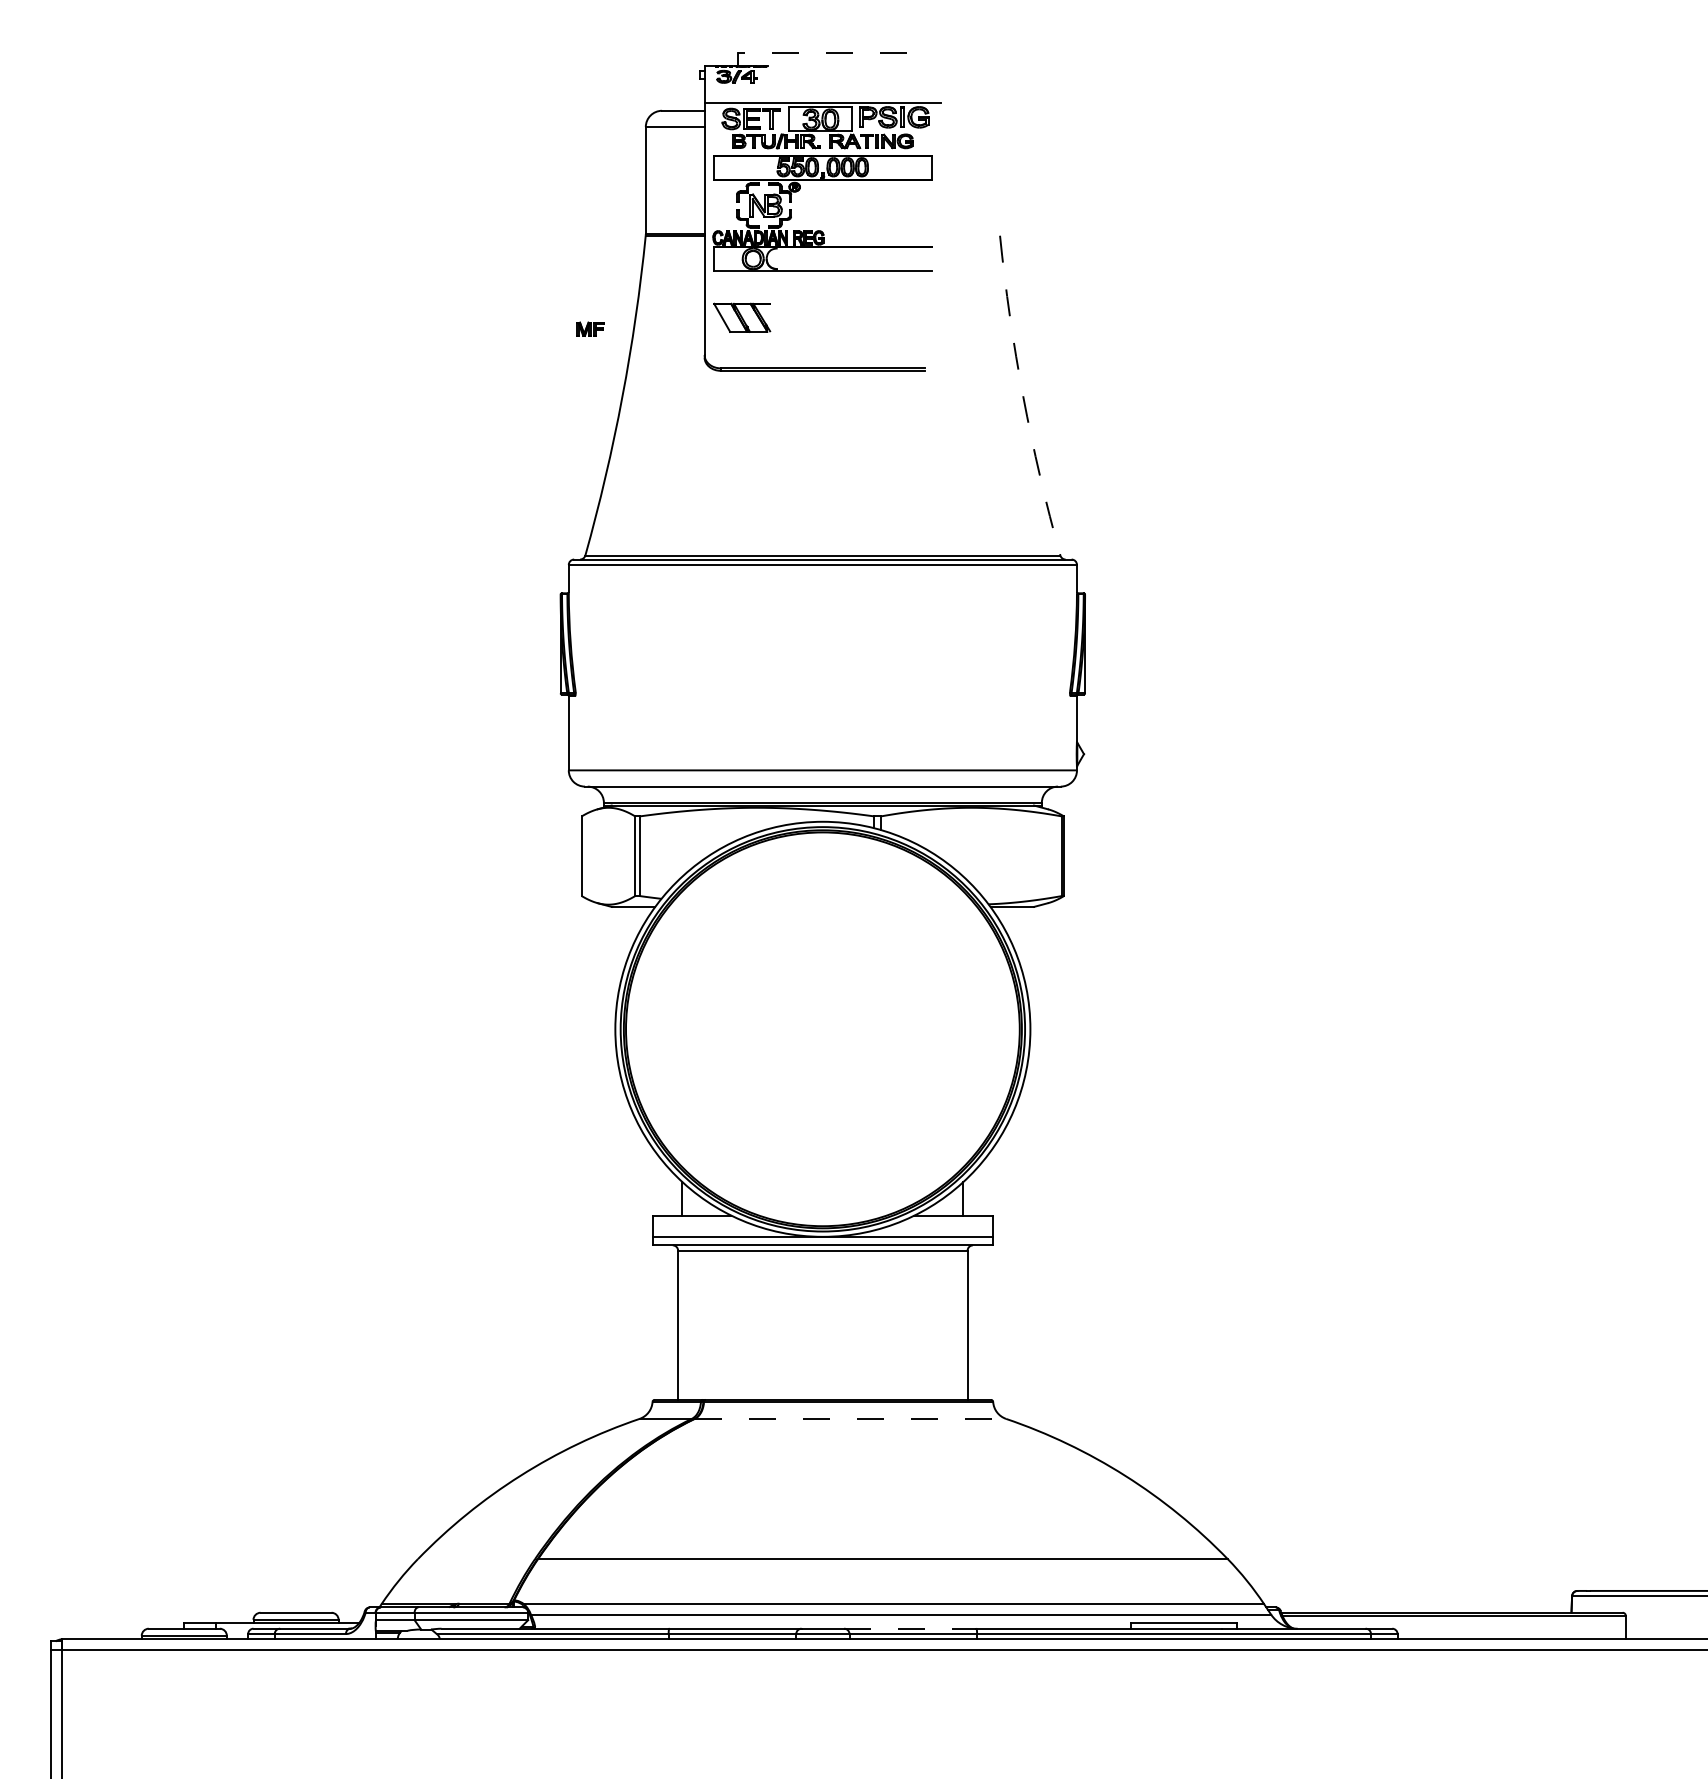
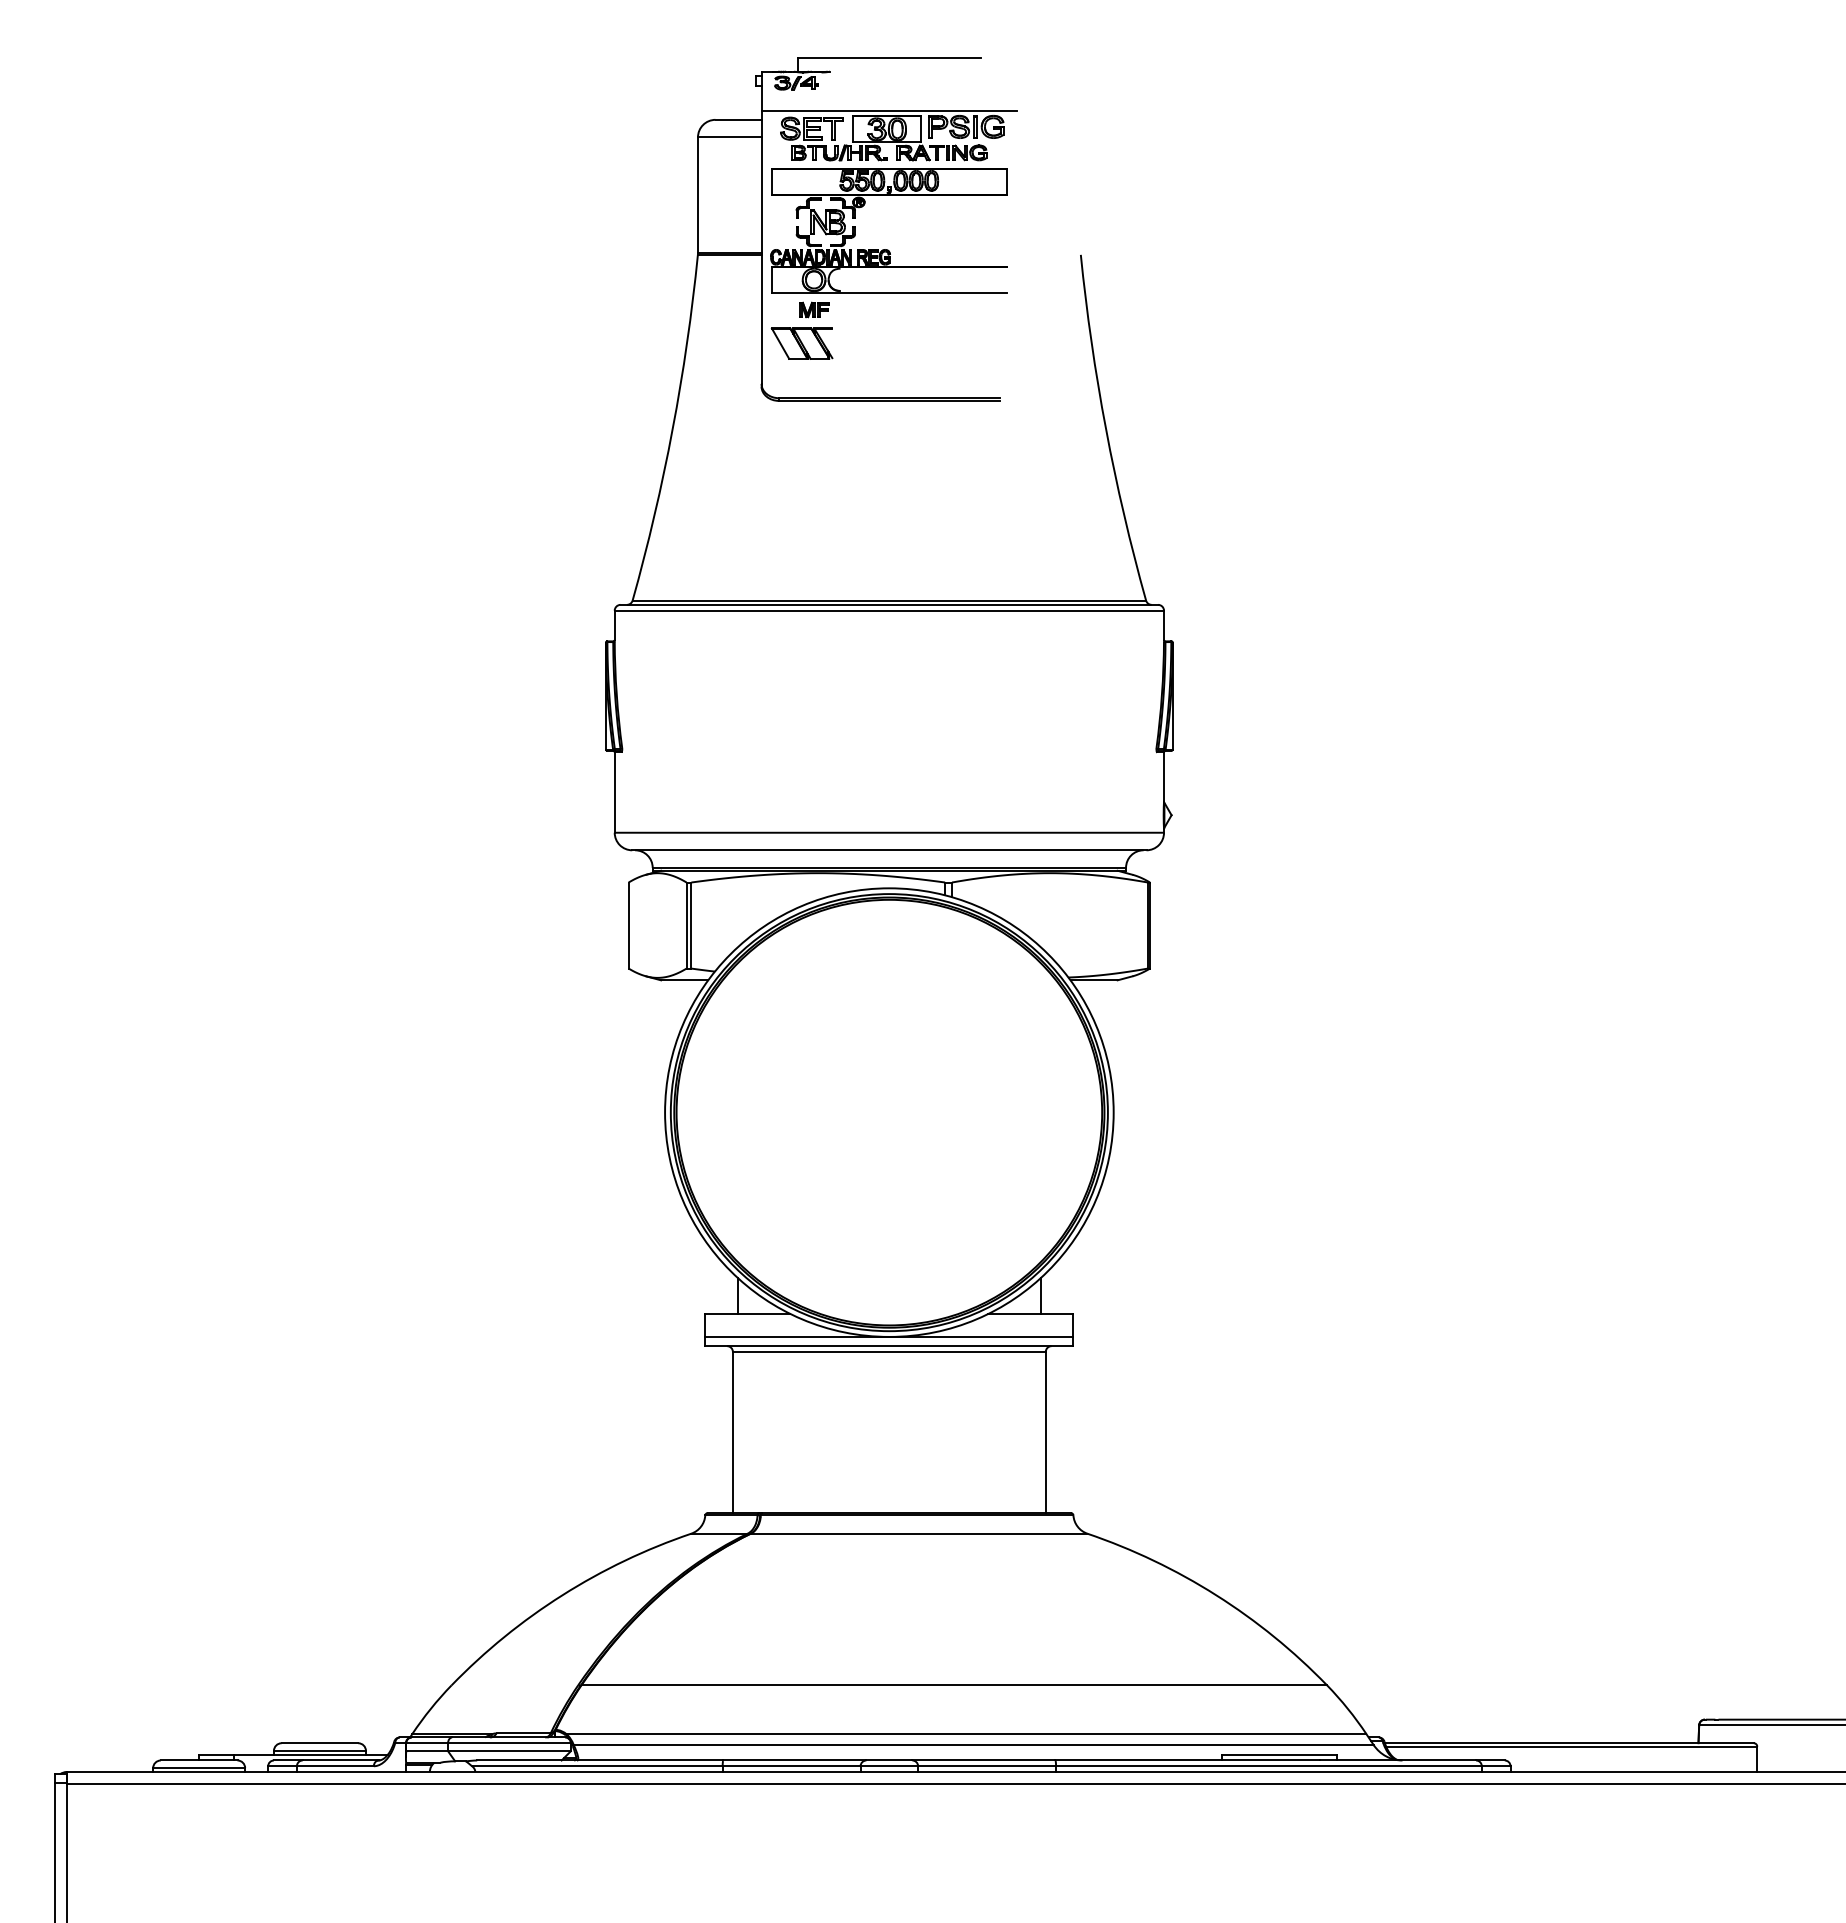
line: (822, 53) -> (888, 57), dashed -> solid
part: (590, 328) -> (814, 309), moved
arc: (1023, 397) -> (1106, 429), dashed -> solid
line: (850, 1418) -> (919, 1533), dashed -> solid
line: (910, 1628) -> (984, 1760), dashed -> solid

